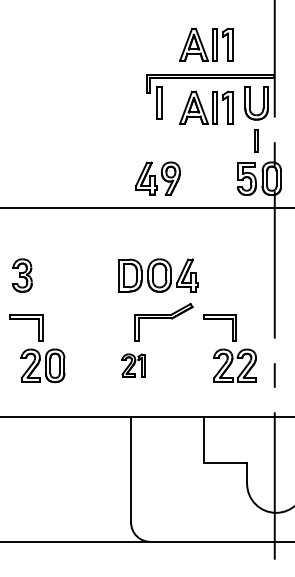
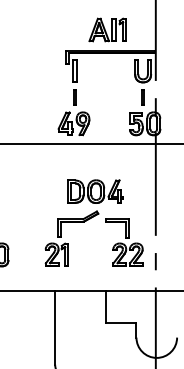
part: (206, 107) -> (107, 73), removed
line: (158, 140) -> (74, 97), added
part: (158, 275) -> (95, 191), moved
part: (133, 365) -> (56, 254), size x1.43

